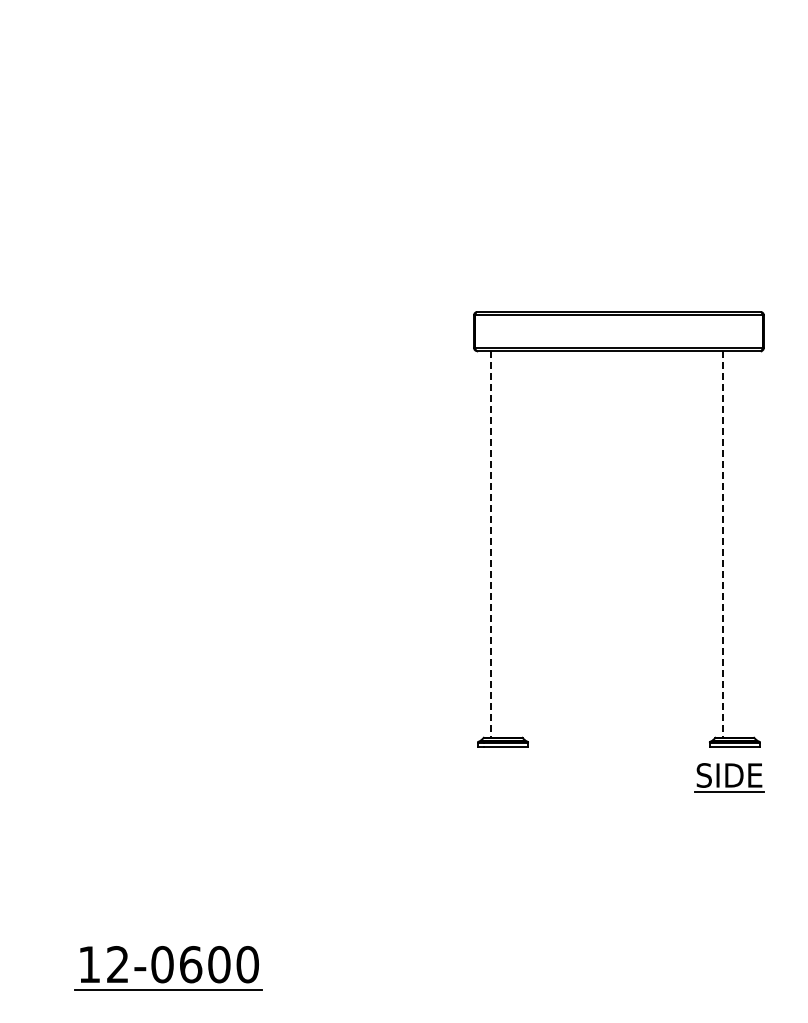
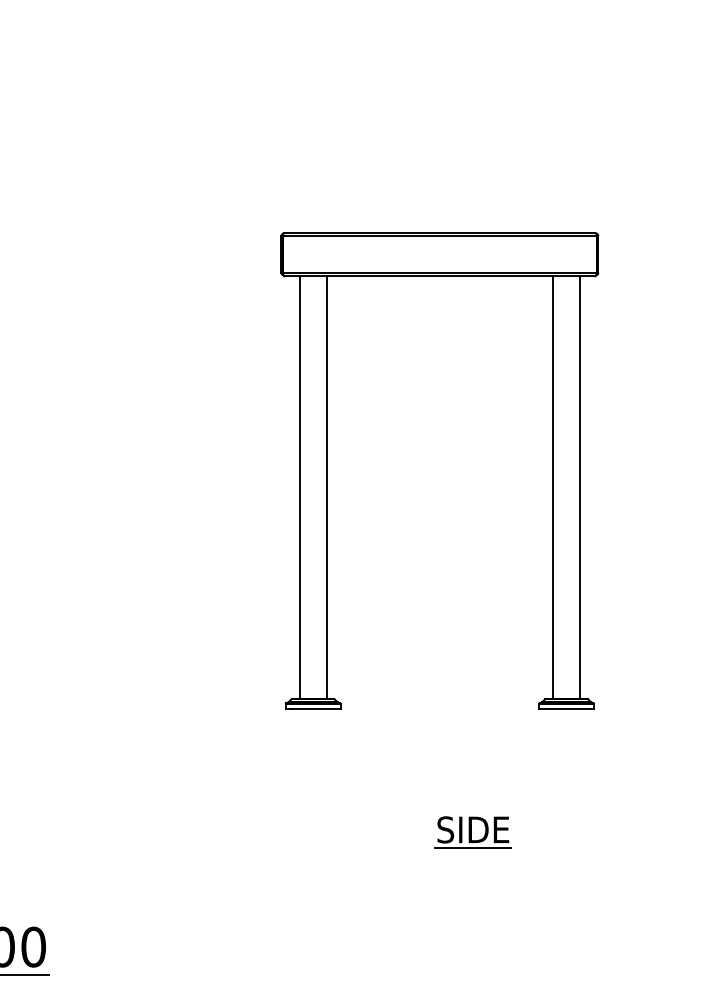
line: (490, 544) -> (299, 487), dashed -> solid
line: (515, 544) -> (326, 487), added
line: (722, 544) -> (553, 487), dashed -> solid
line: (747, 544) -> (580, 487), added
part: (729, 777) -> (473, 832), moved

